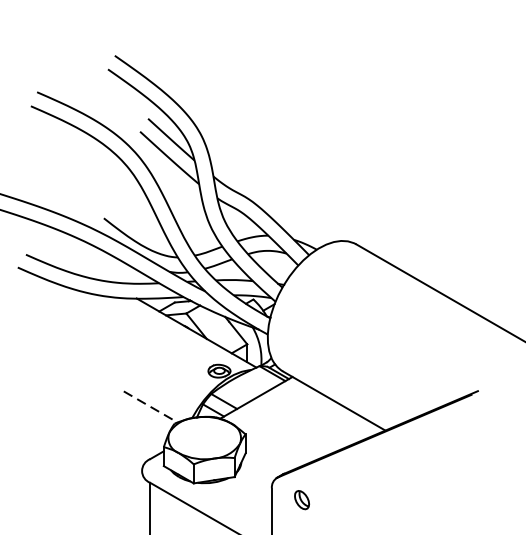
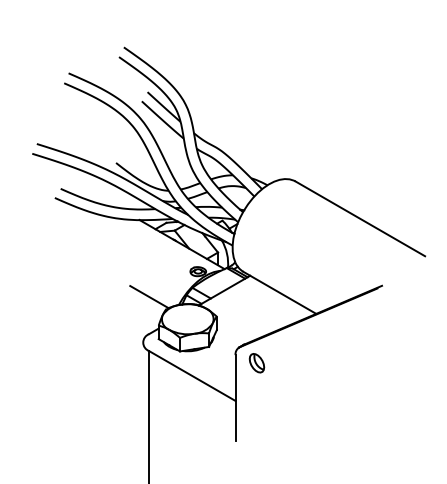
line: (150, 407) -> (149, 297), dashed -> solid
part: (301, 500) -> (256, 363), size x1.43

